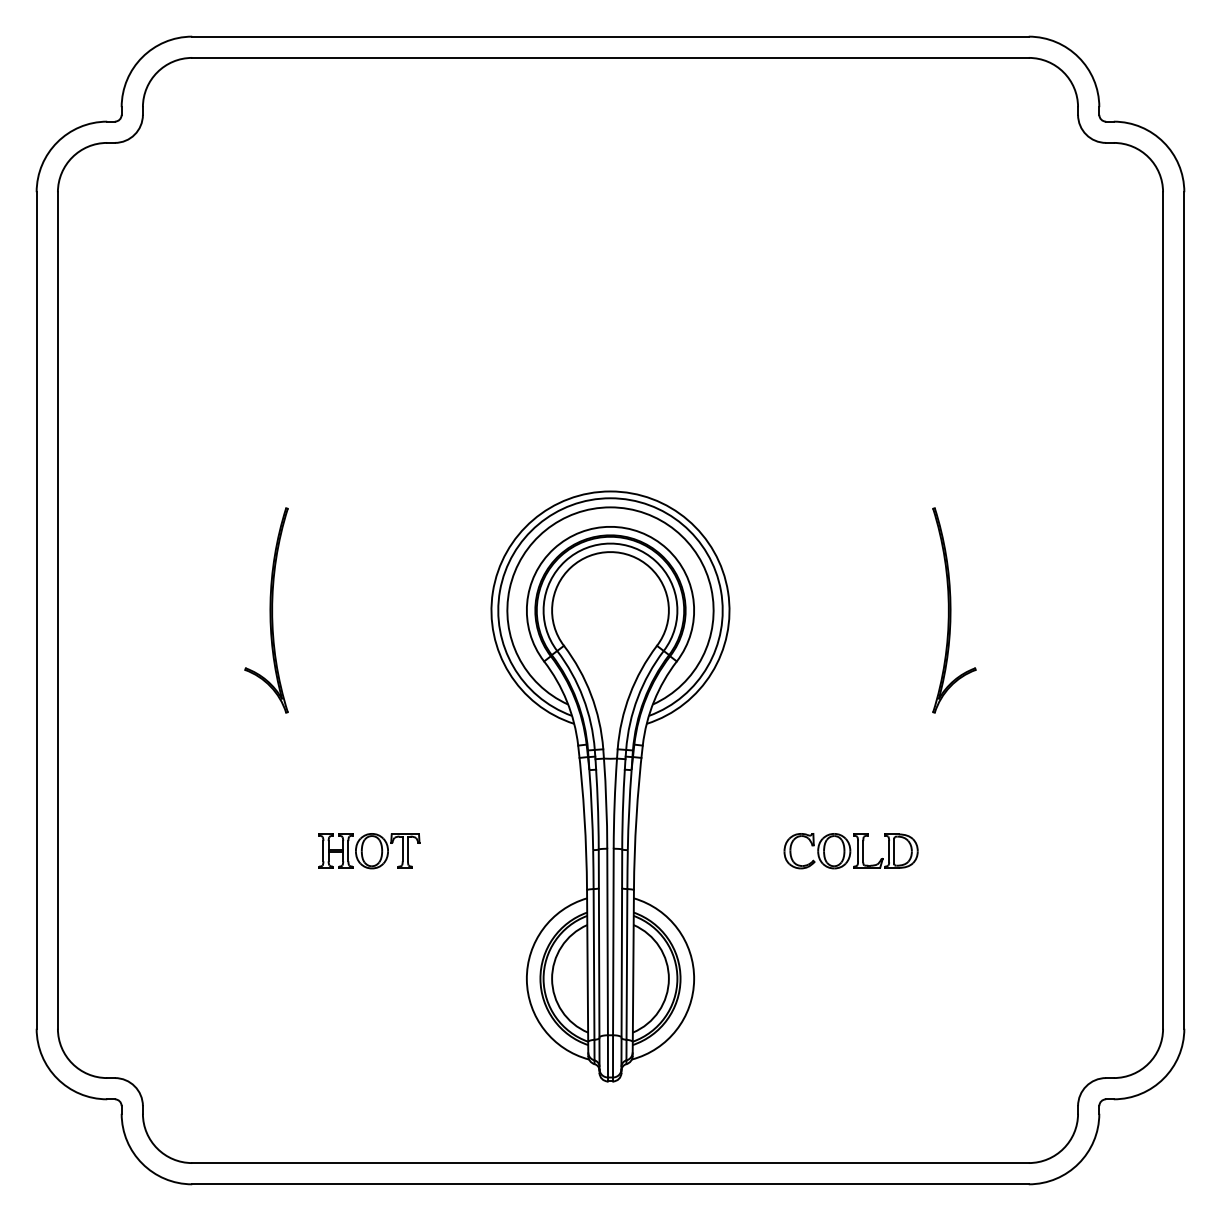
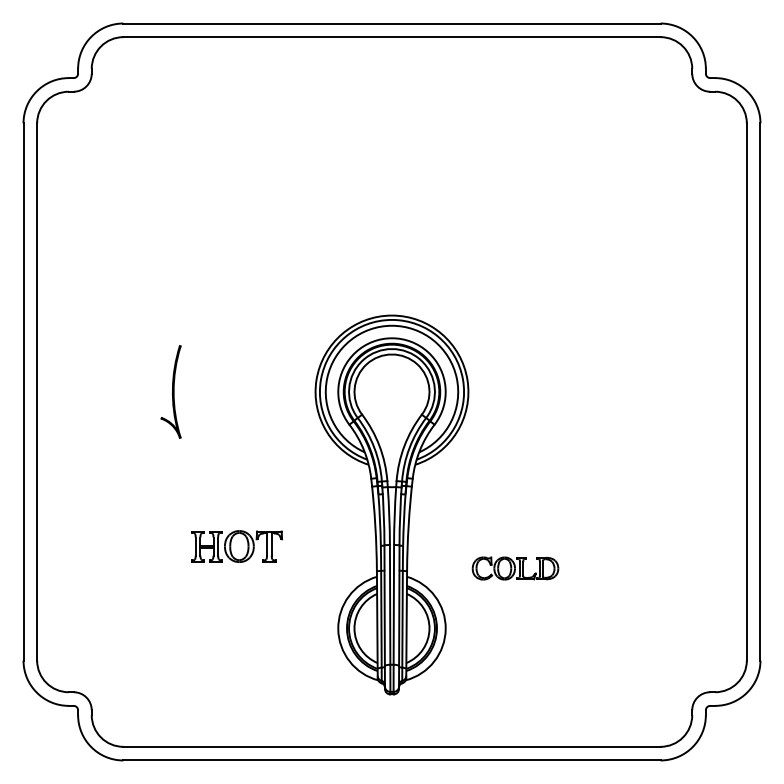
part: (265, 609) -> (170, 391), size x0.7
part: (953, 609) -> (612, 391), removed
part: (369, 851) -> (237, 546), size x1.4
part: (851, 851) -> (515, 568), moved

